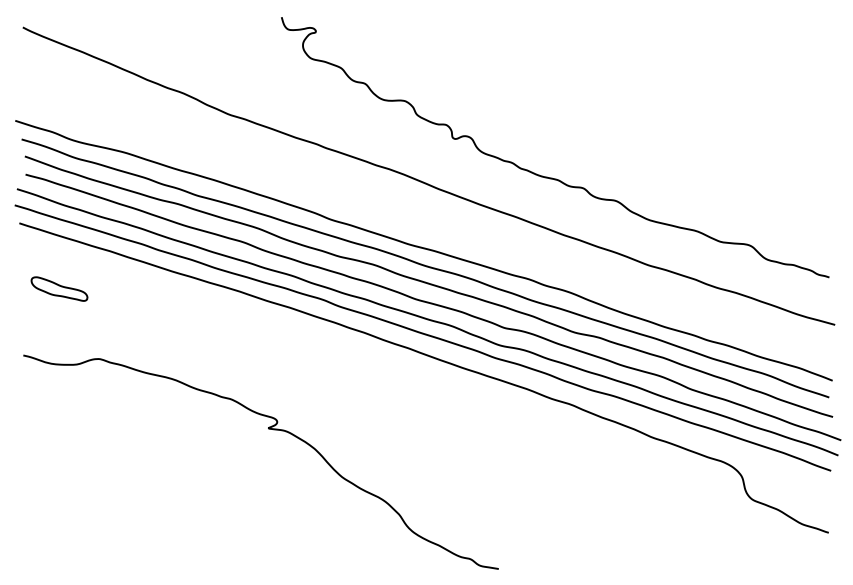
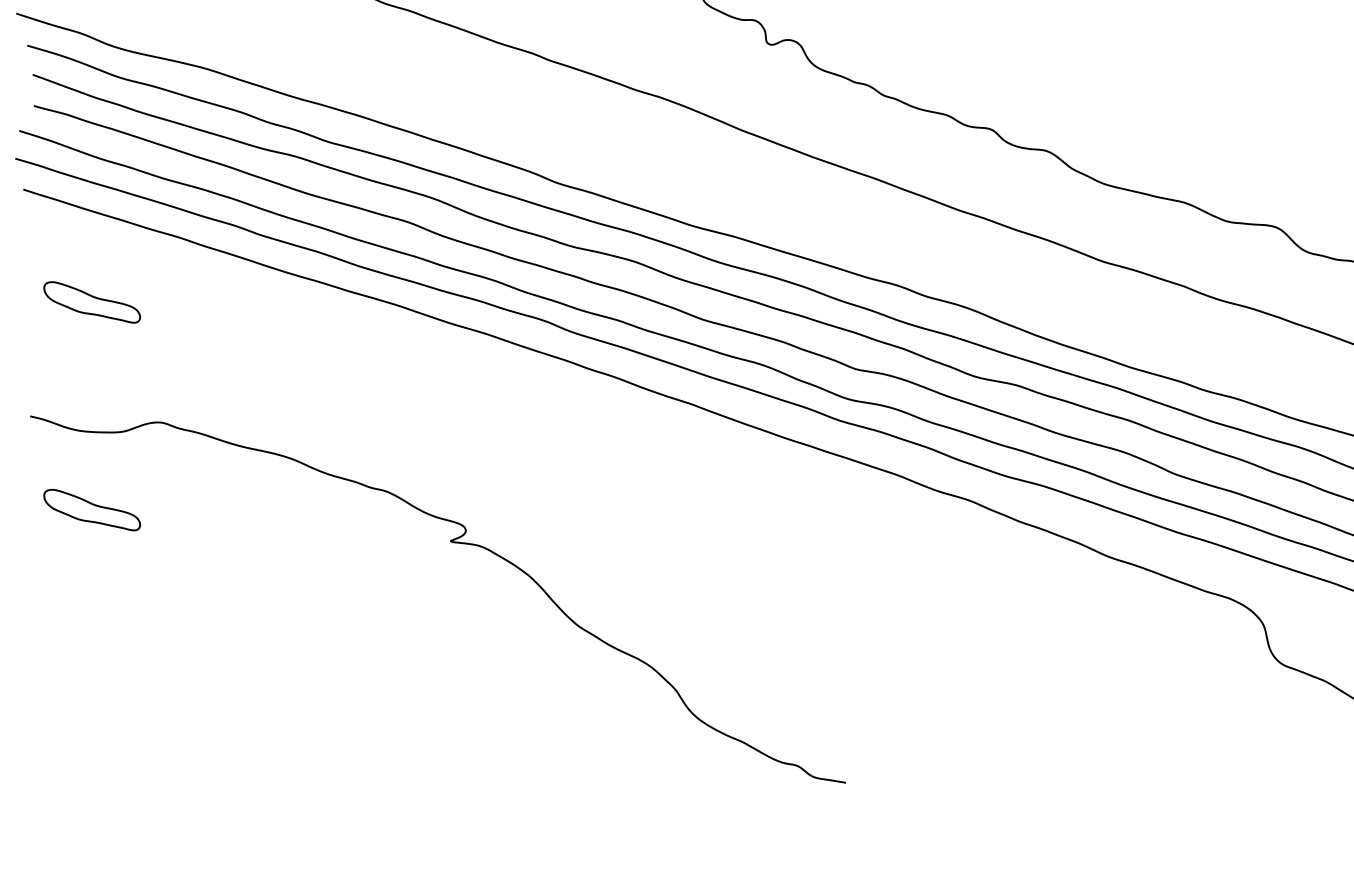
part: (59, 409) -> (92, 509), added

